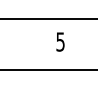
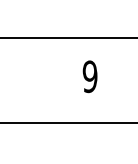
text: (60, 41) -> (90, 75), 5 -> 9

